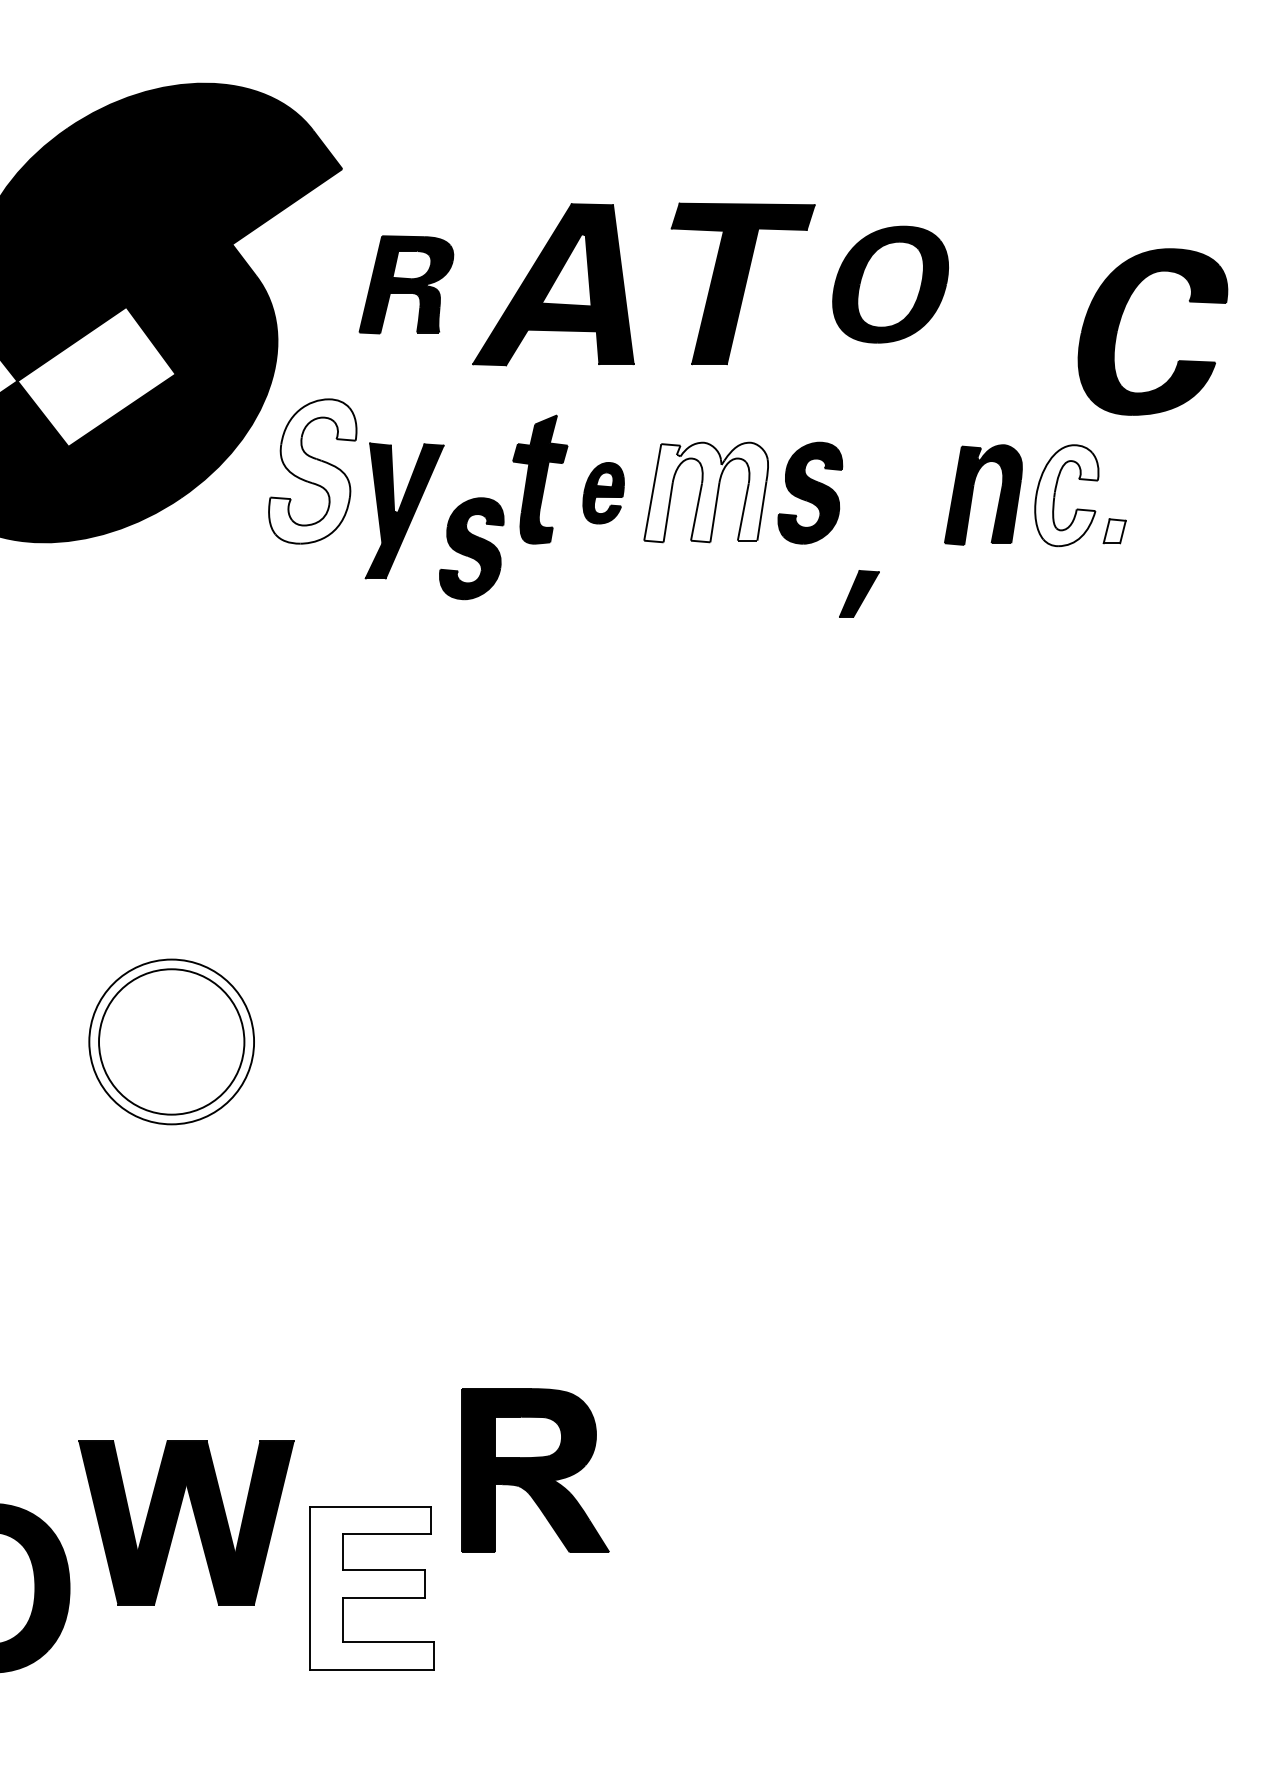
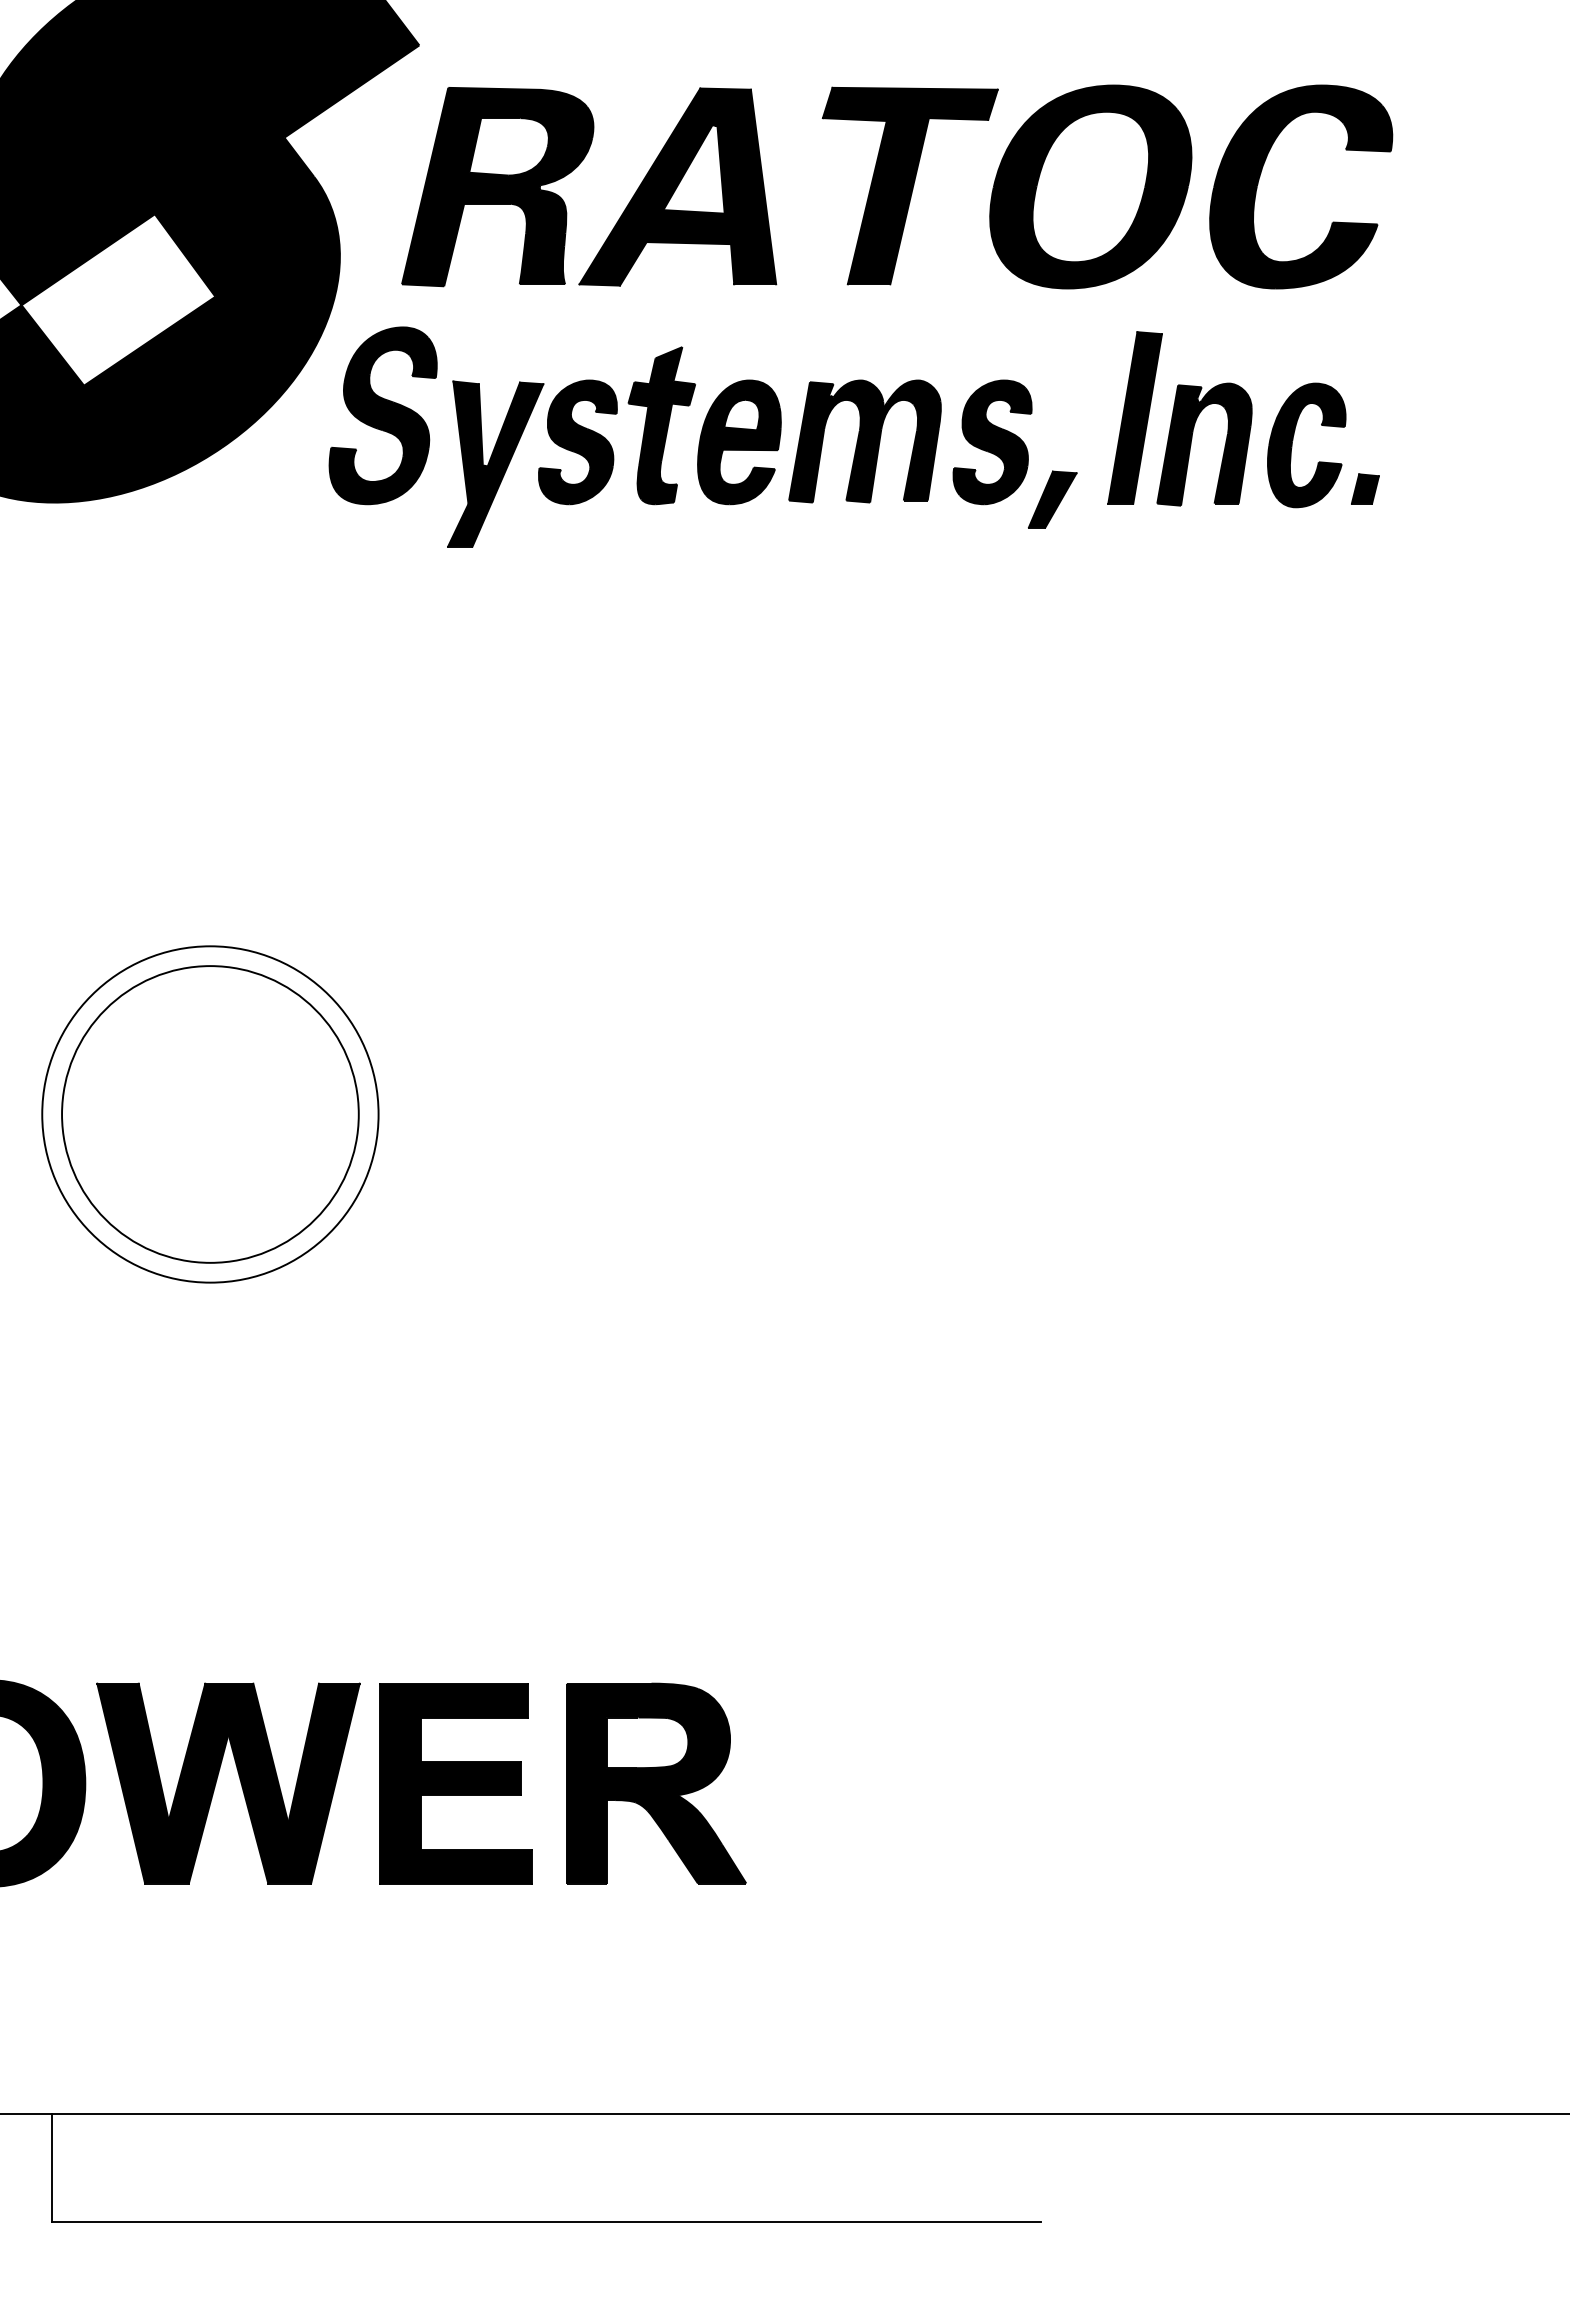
part: (890, 284) -> (1090, 186), size x1.43
part: (406, 285) -> (497, 187), size x1.67
part: (1120, 321) -> (1261, 173), moved
fill: (312, 471) -> (382, 415), added
part: (926, 472) -> (1134, 417), added
fill: (705, 492) -> (864, 441), added
part: (603, 493) -> (739, 442), size x1.67
fill: (1066, 495) -> (1306, 445), added
fill: (1114, 530) -> (1364, 488), added
part: (471, 548) -> (577, 442), moved
part: (859, 593) -> (1052, 499), moved
circle: (171, 1041) -> (210, 1114), size x1.67
circle: (171, 1041) -> (210, 1114), size x1.67
part: (535, 1470) -> (656, 1783), moved
part: (177, 1520) -> (217, 1780), moved
fill: (372, 1588) -> (456, 1783), added

